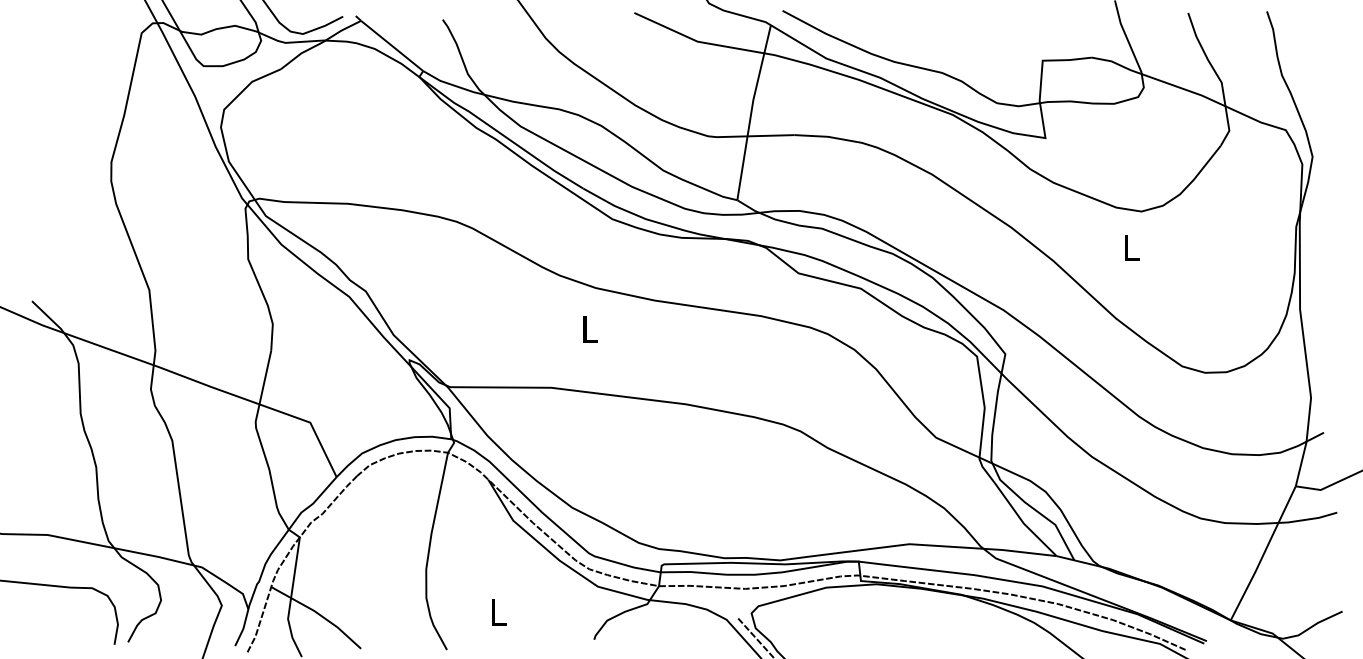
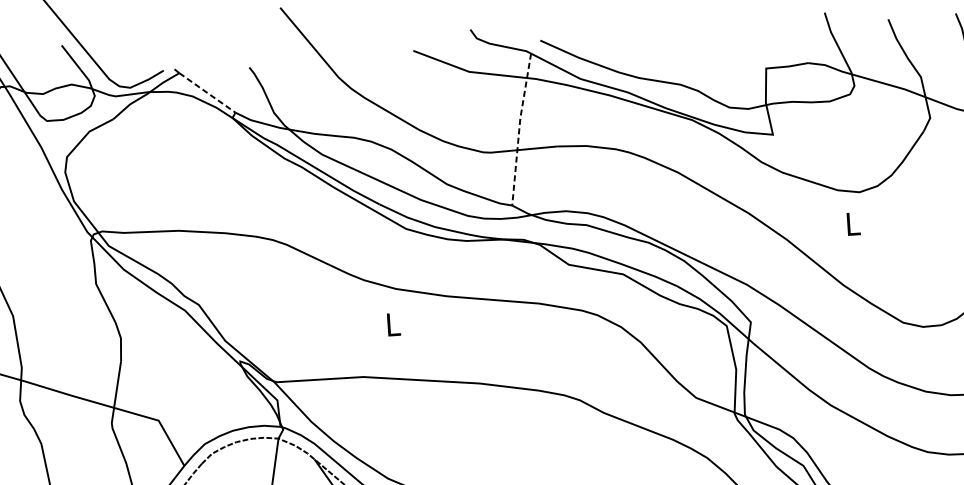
line: (392, 45) -> (207, 92), solid -> dashed
line: (751, 111) -> (519, 128), solid -> dashed

